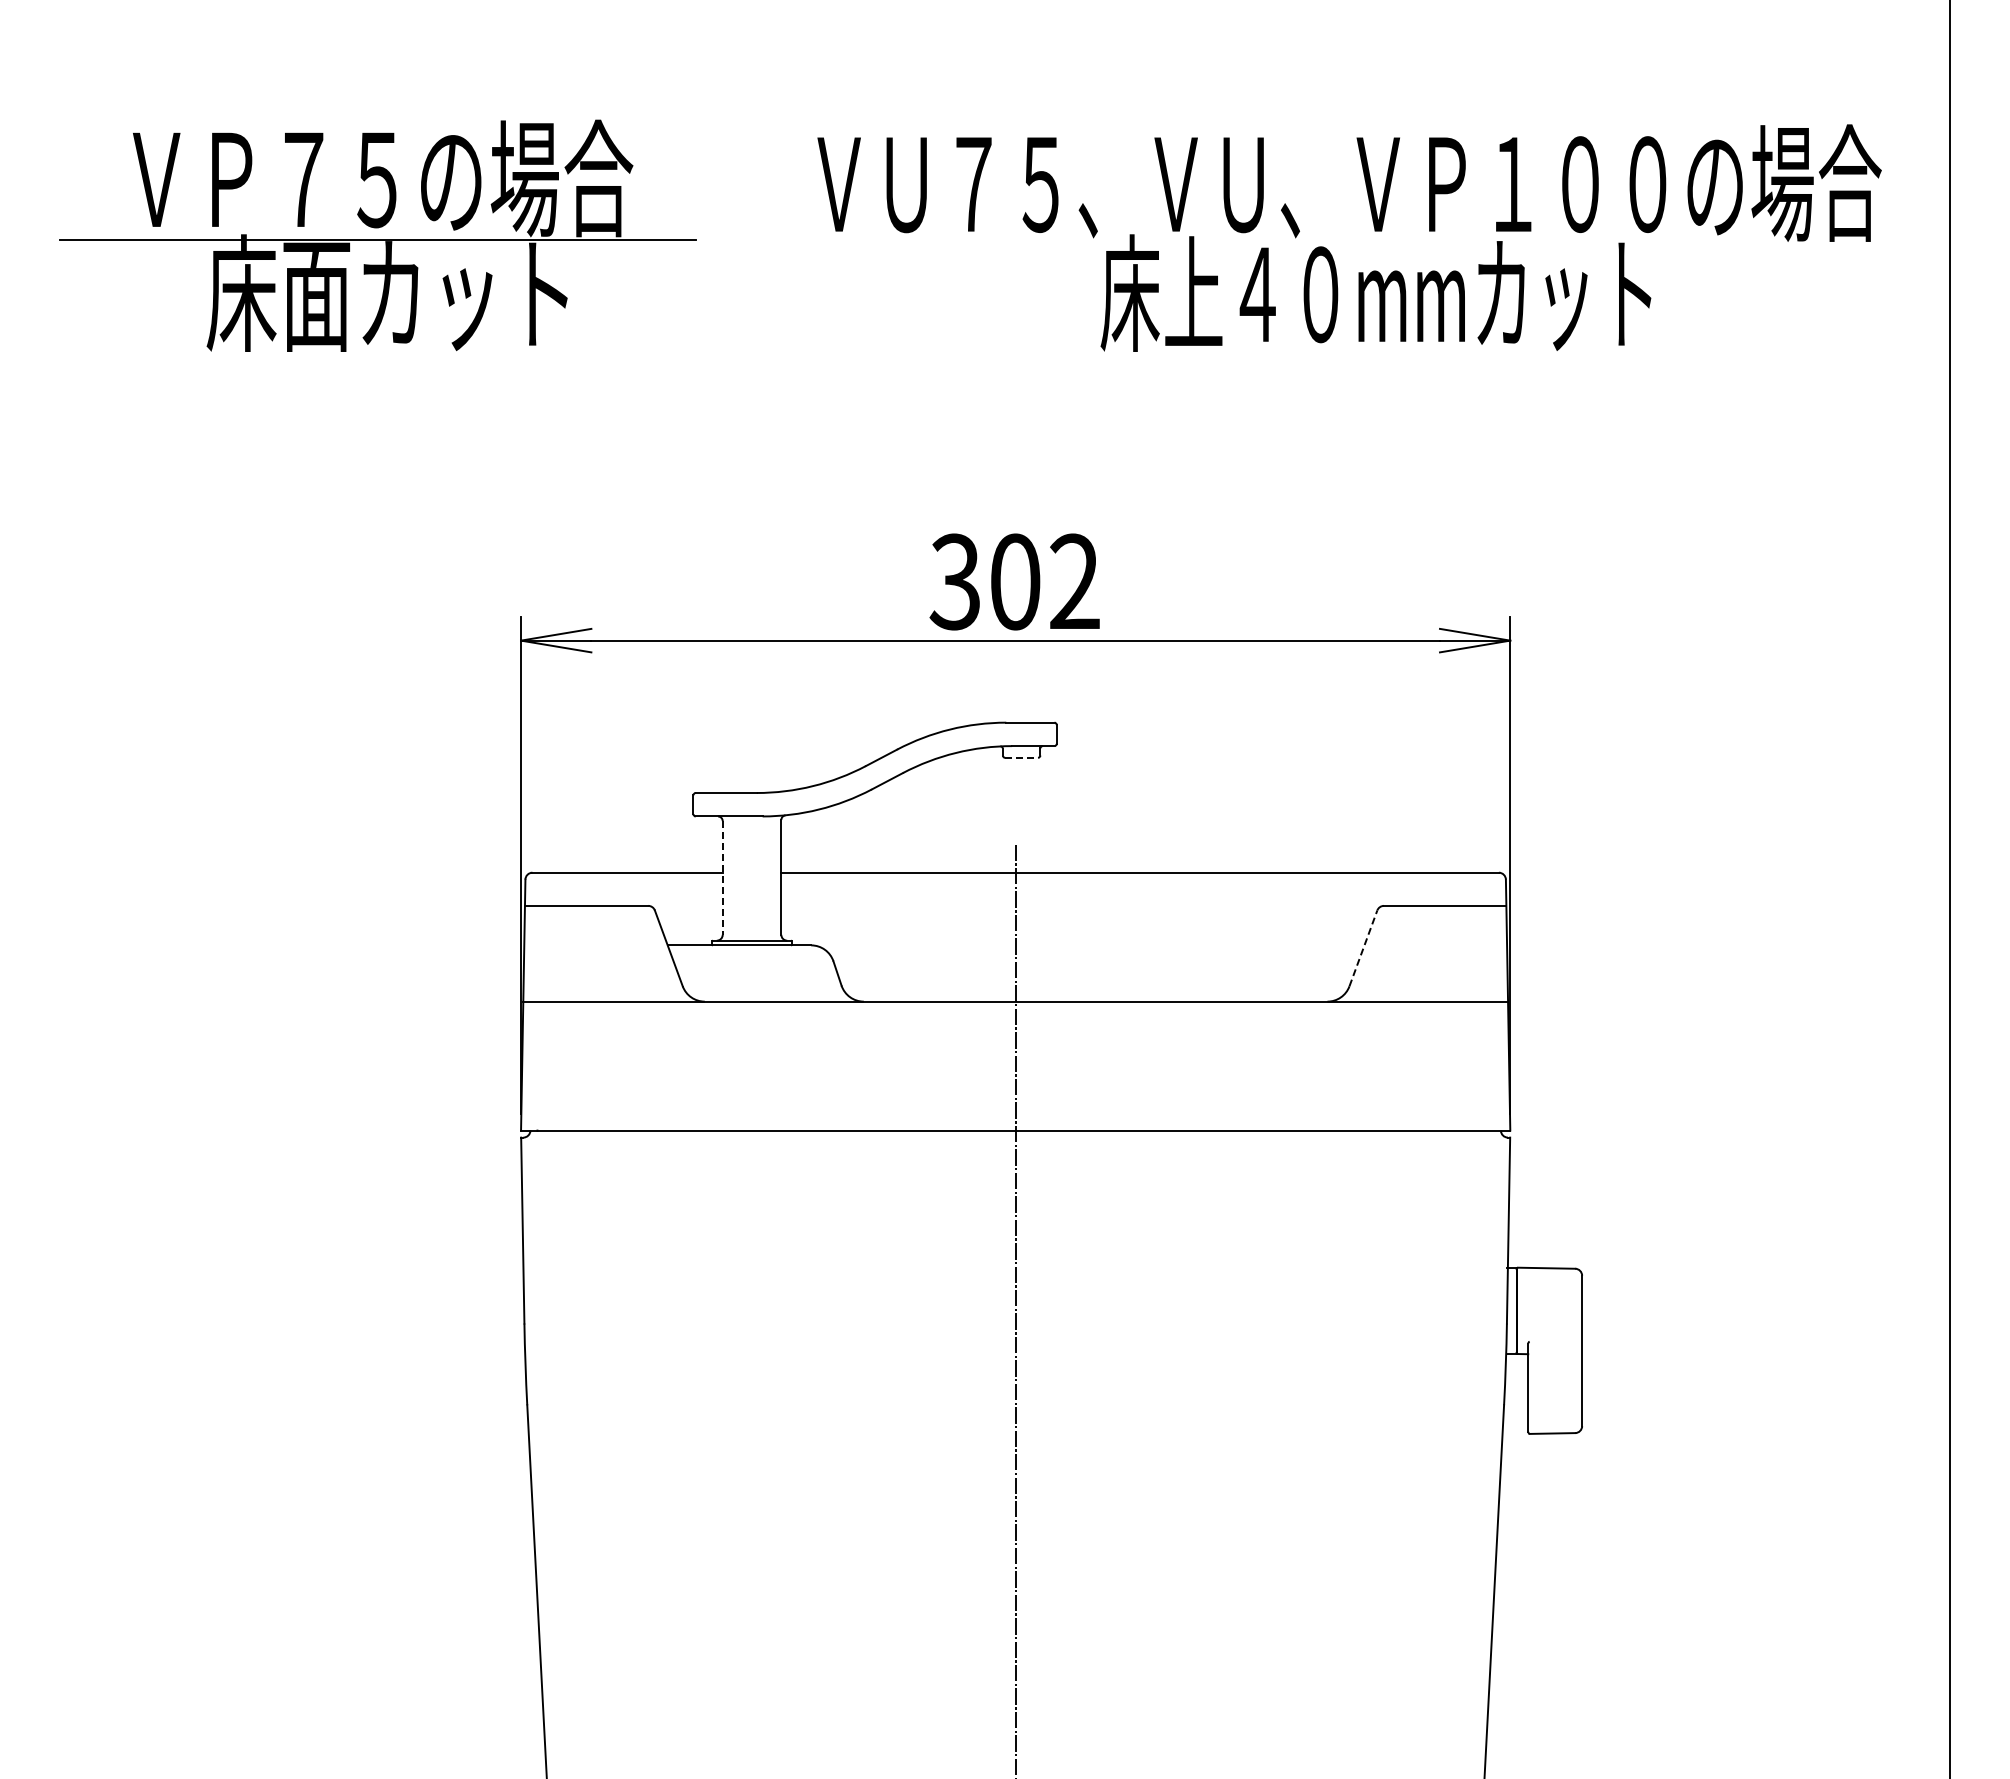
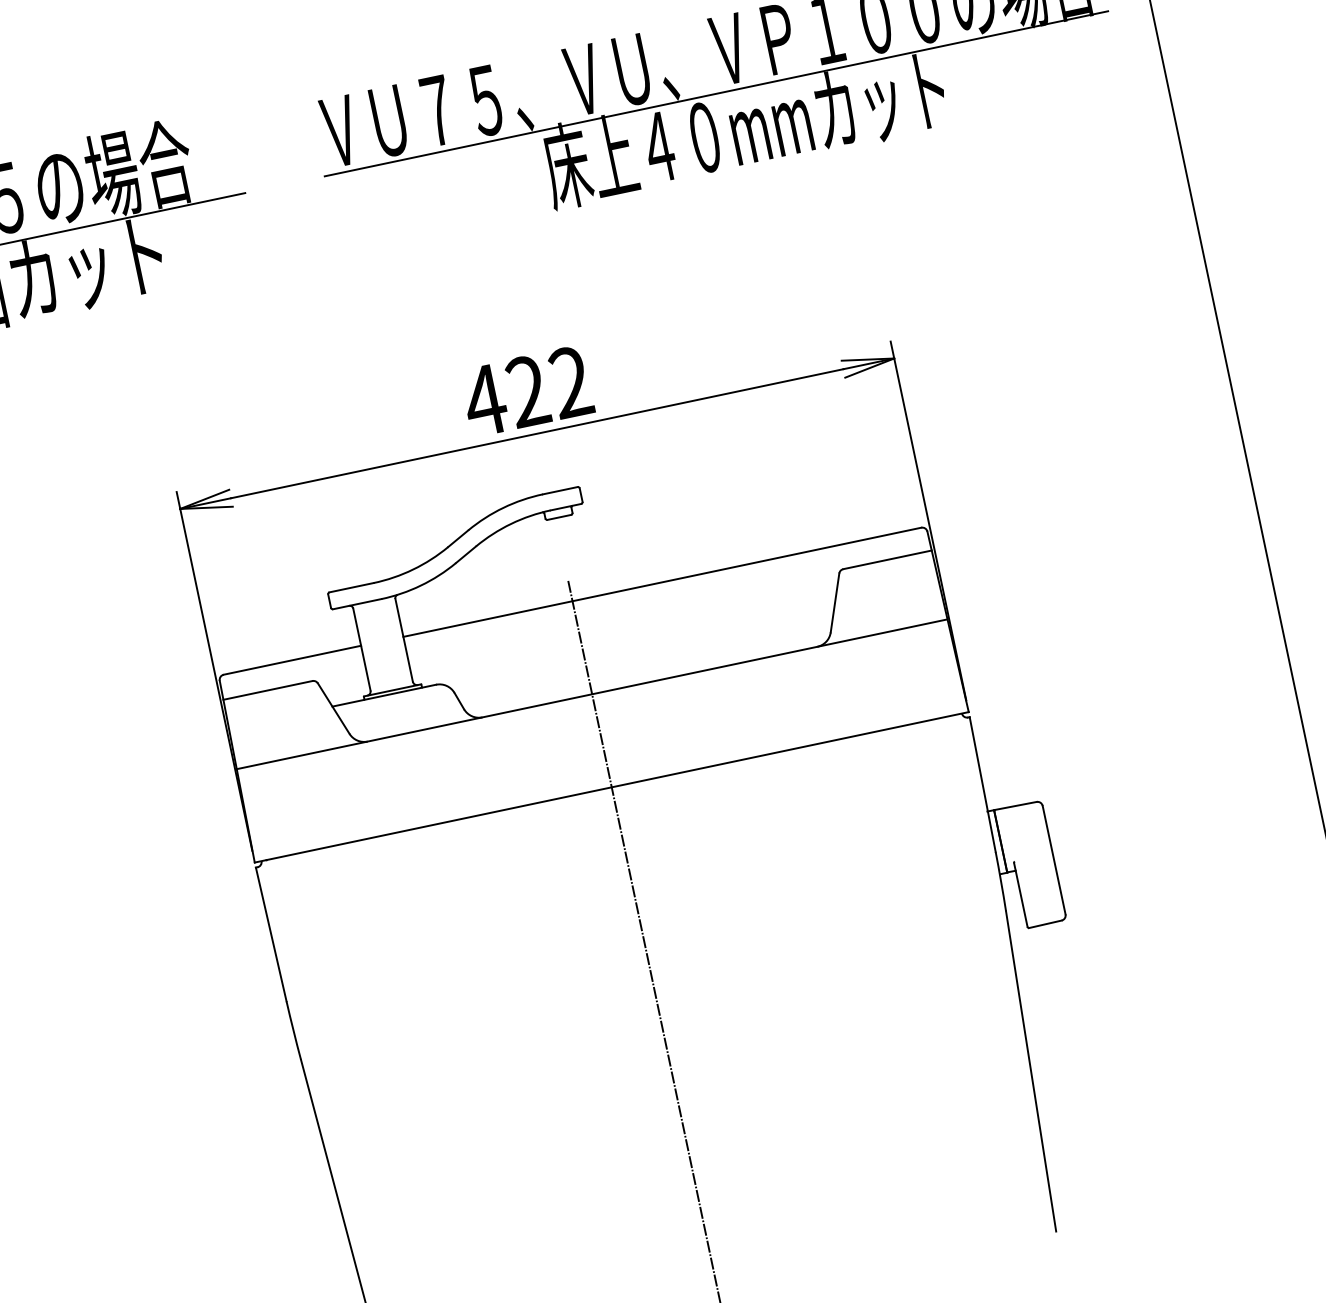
line: (1348, 239) -> (716, 93), added
text: (984, 581) -> (505, 395), 302 -> 422
line: (1022, 757) -> (559, 517), dashed -> solid
line: (722, 877) -> (361, 649), dashed -> solid
line: (1363, 947) -> (834, 602), dashed -> solid

